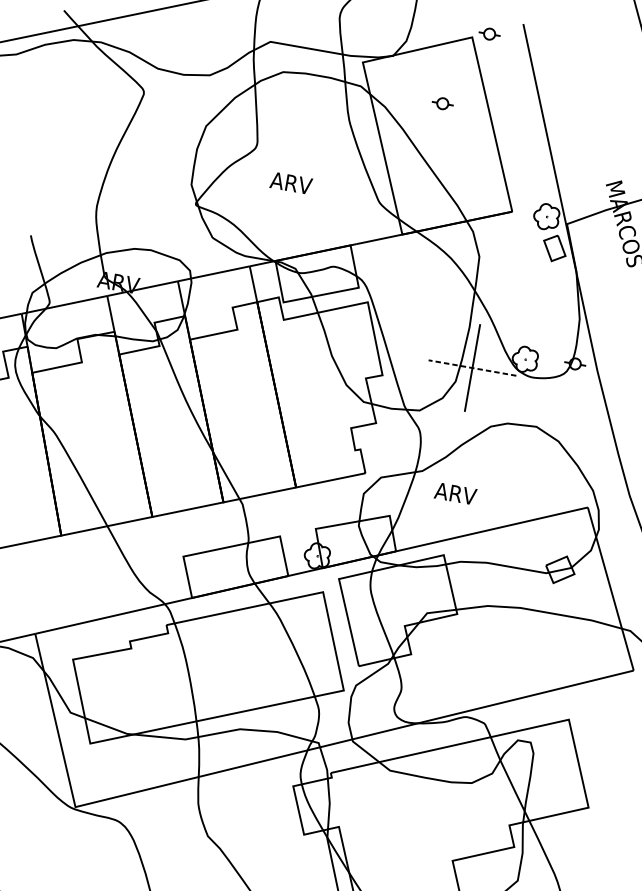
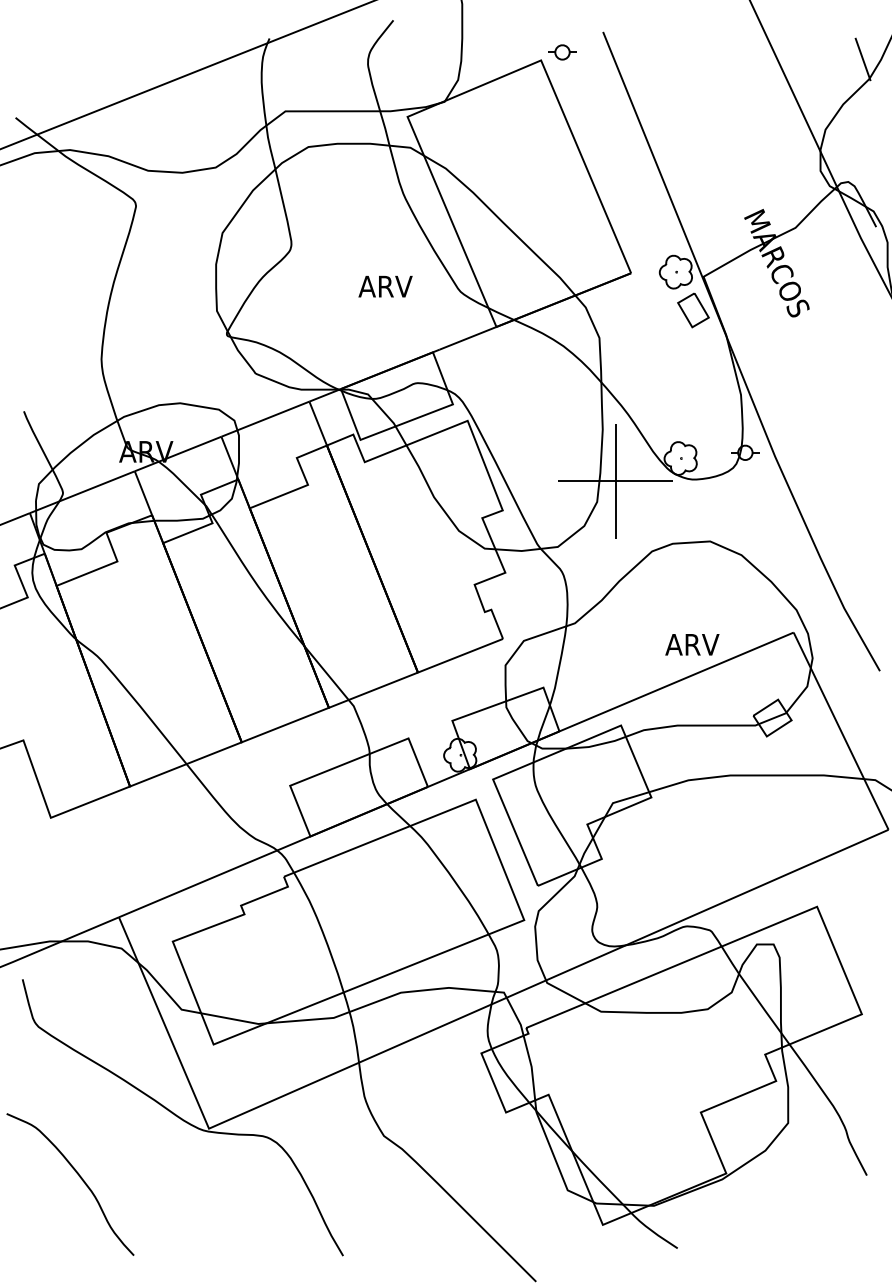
part: (442, 103) -> (518, 151), removed
text: (291, 183) -> (385, 286), moved
line: (472, 368) -> (615, 481), dashed -> solid
text: (455, 493) -> (692, 644), moved

